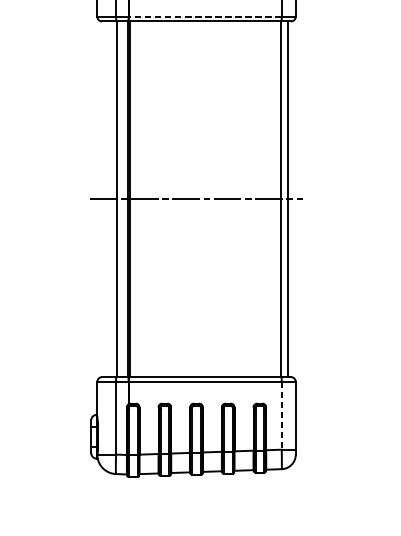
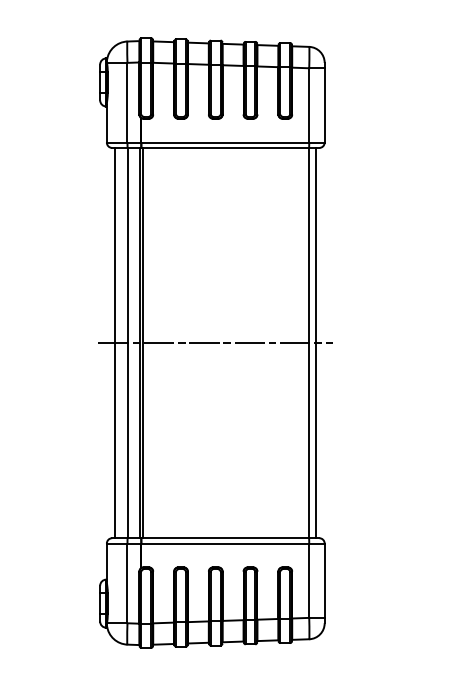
line: (205, 16) -> (225, 142), dashed -> solid
line: (105, 198) -> (115, 342), added
line: (281, 416) -> (309, 581), dashed -> solid

